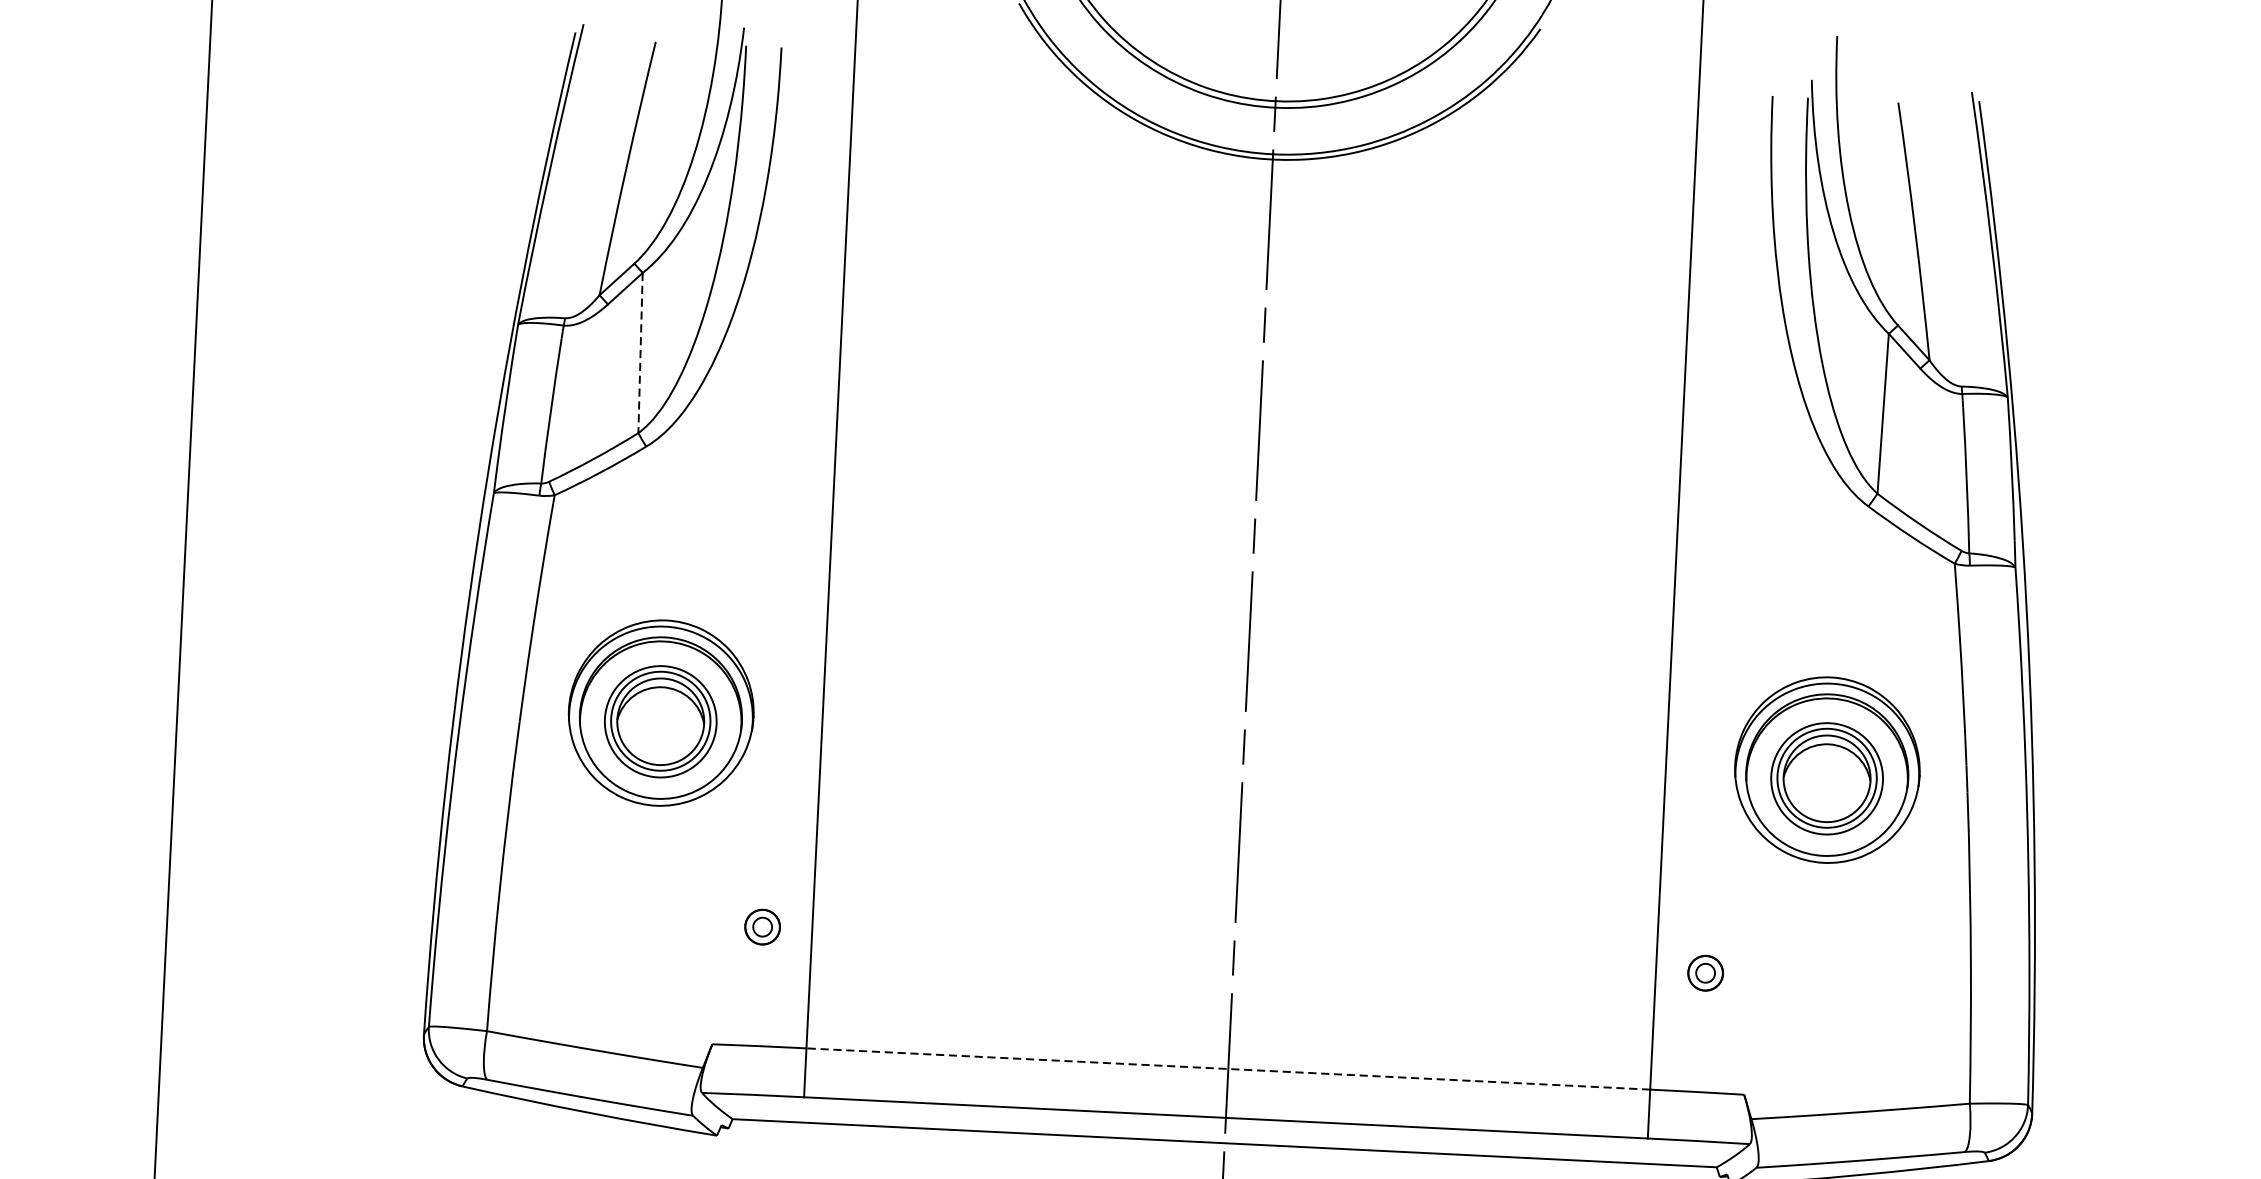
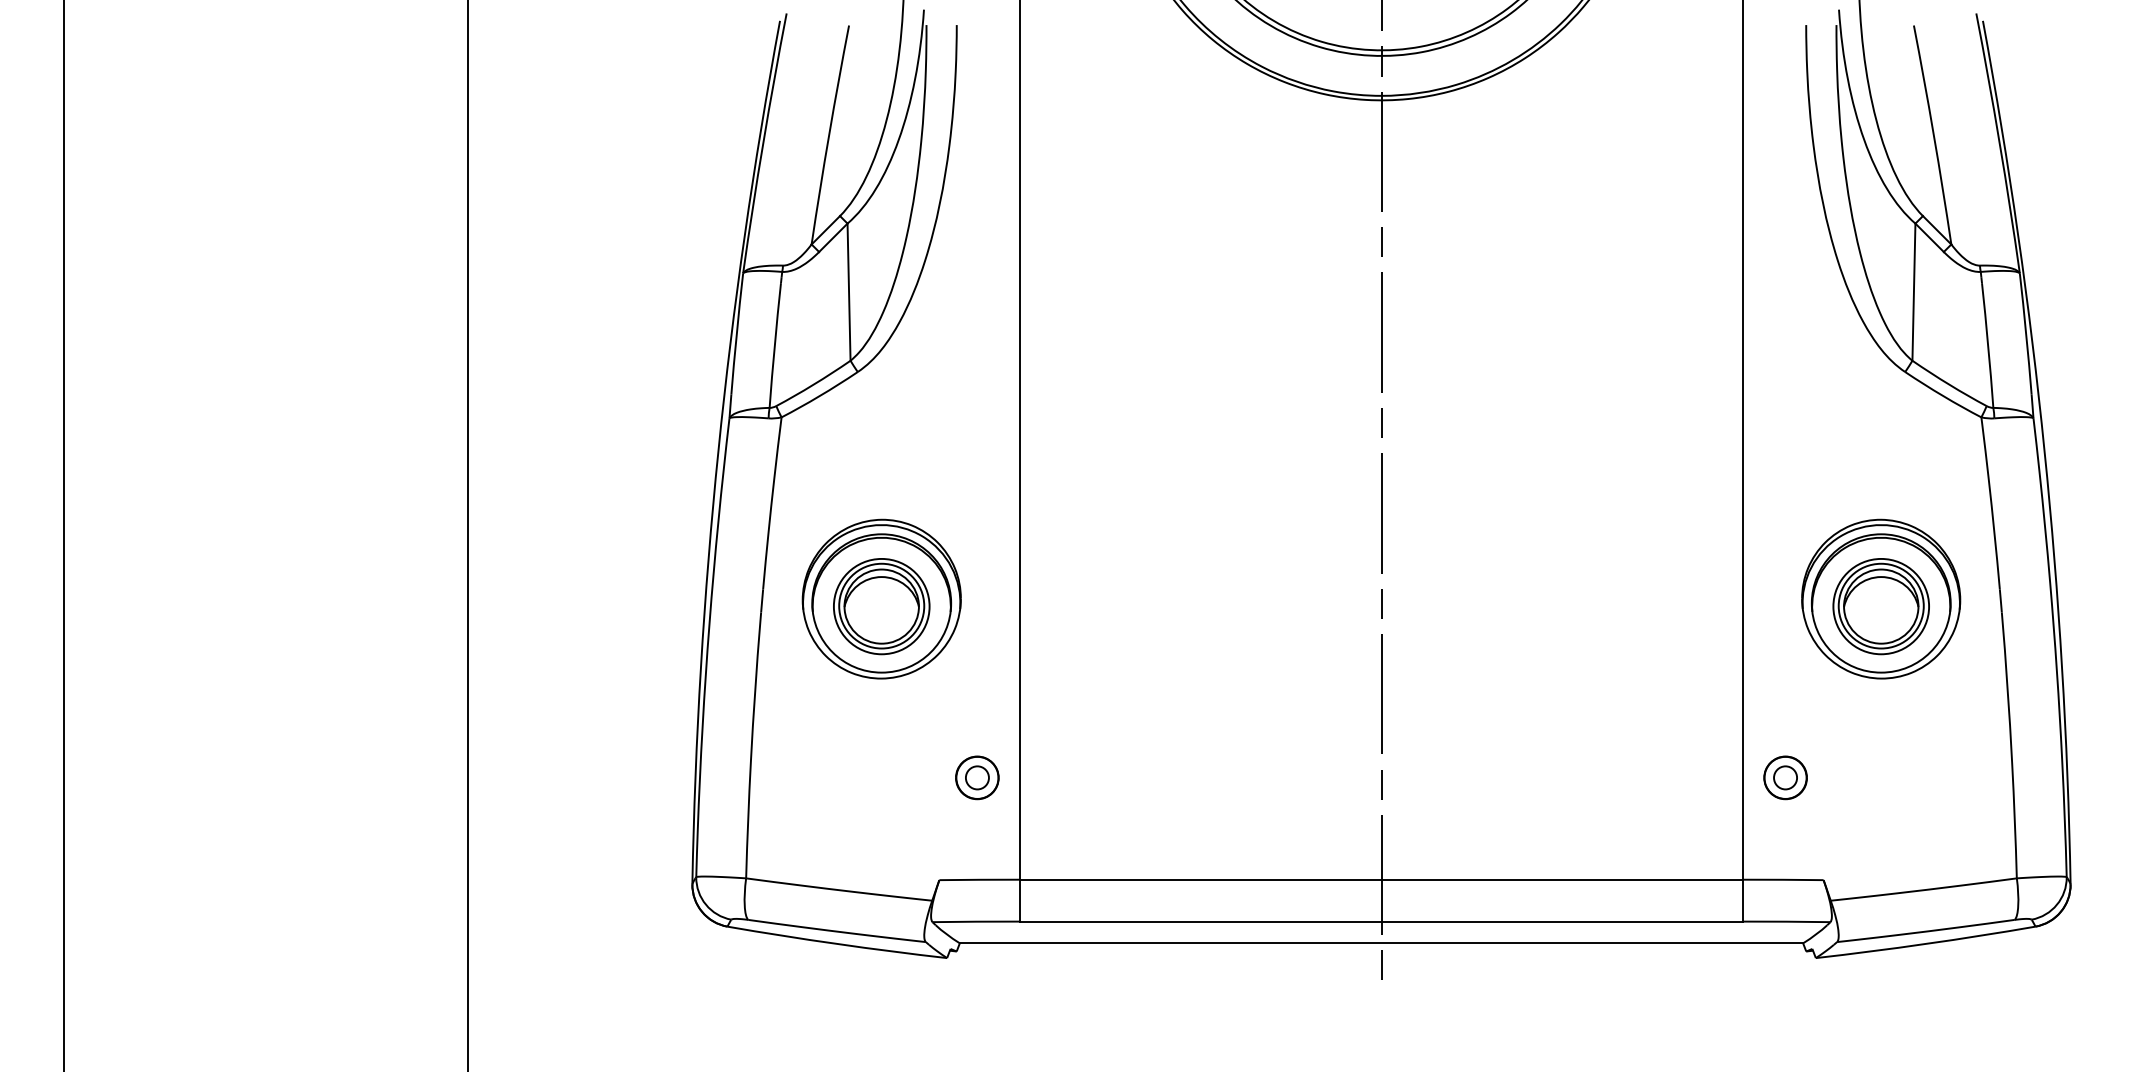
line: (641, 353) -> (849, 292), dashed -> solid
part: (762, 926) -> (977, 777), size x1.43
part: (1705, 972) -> (1785, 777), size x1.43
line: (1228, 1068) -> (1381, 879), dashed -> solid

